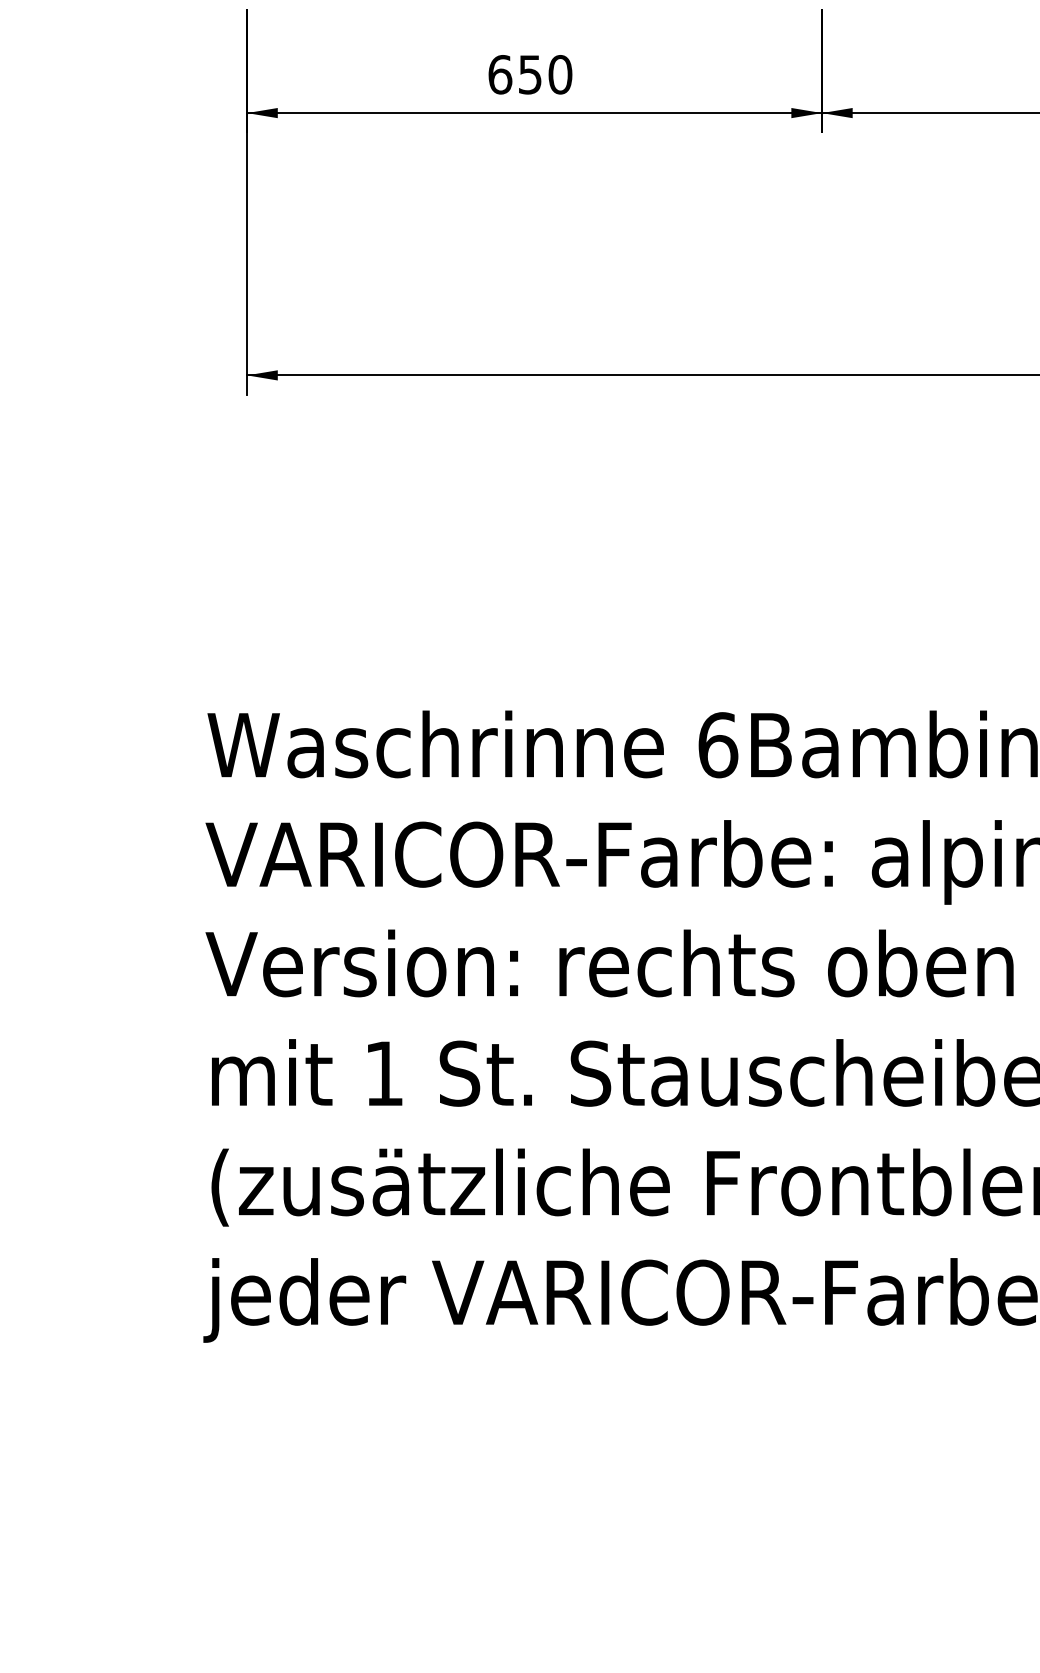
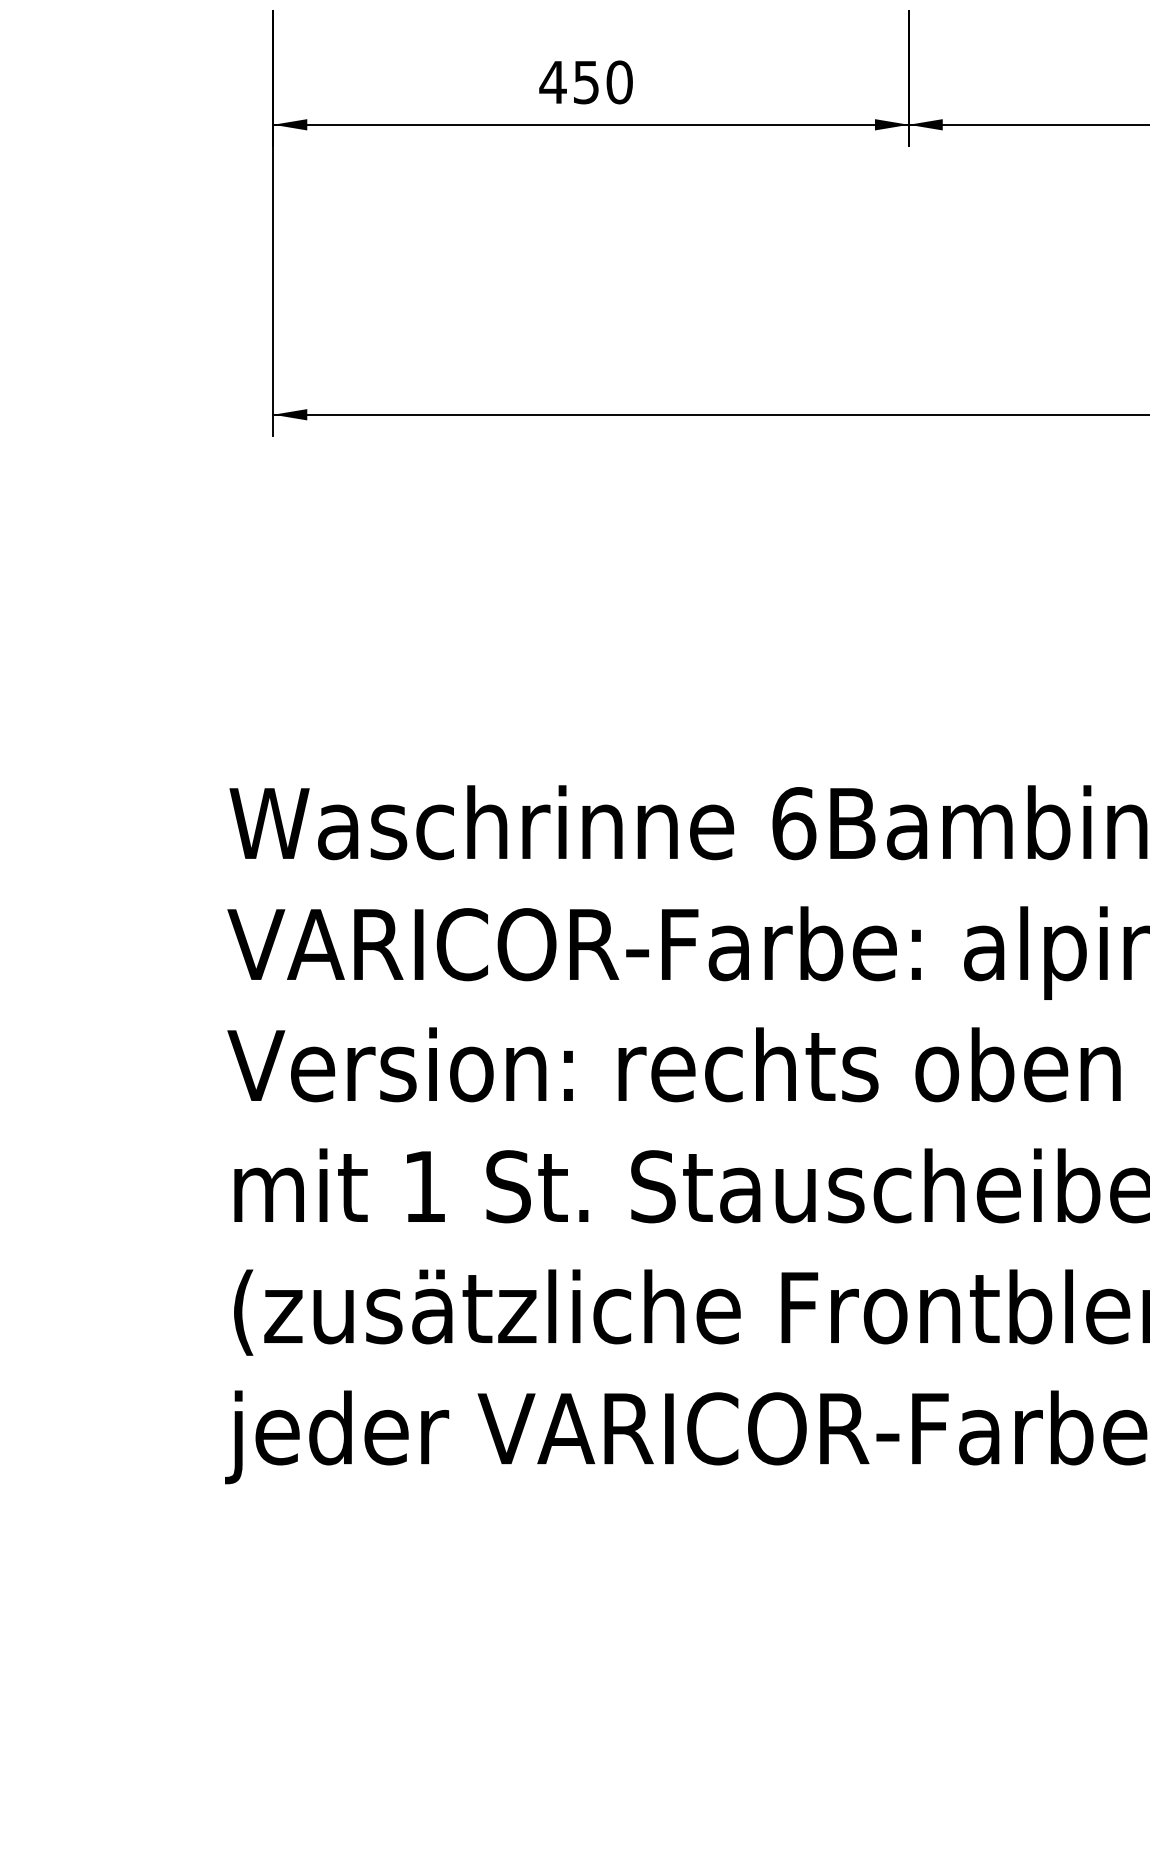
text: (499, 74) -> (552, 82), 650 -> 450

